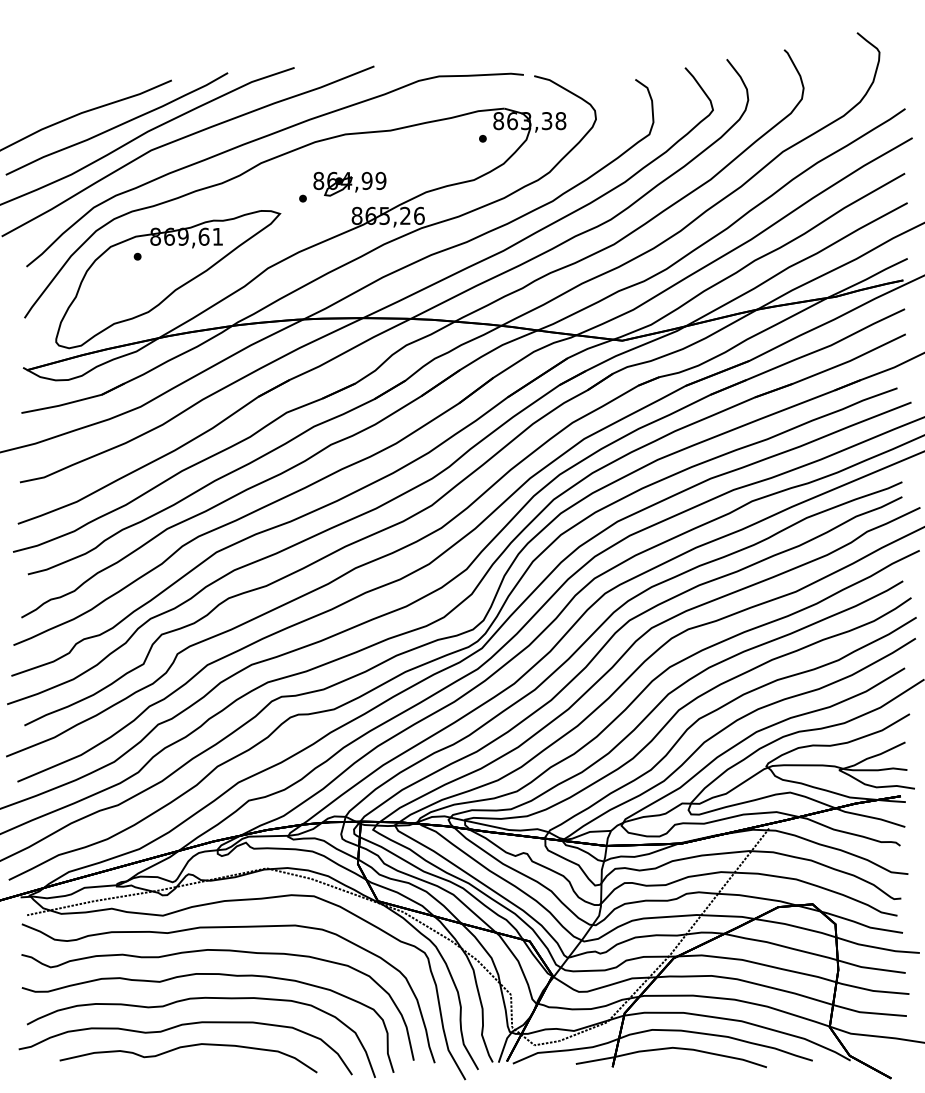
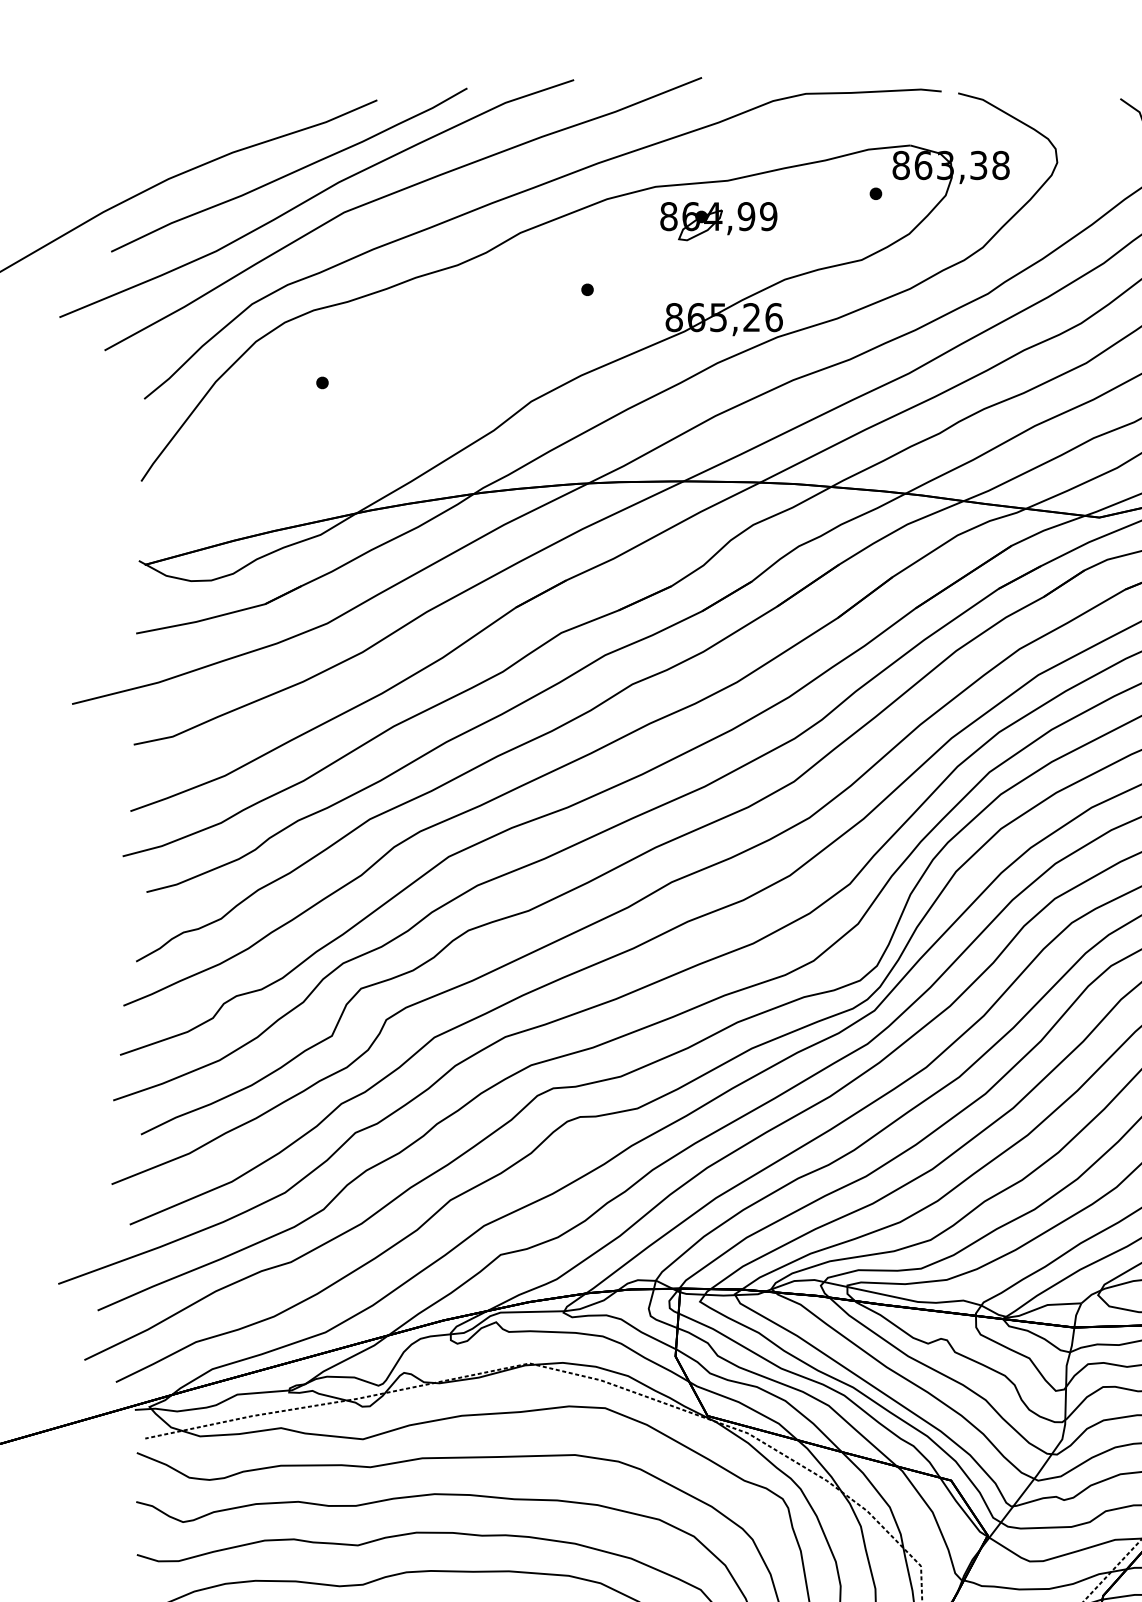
part: (349, 183) -> (718, 220), moved
part: (168, 279) -> (371, 419), removed

